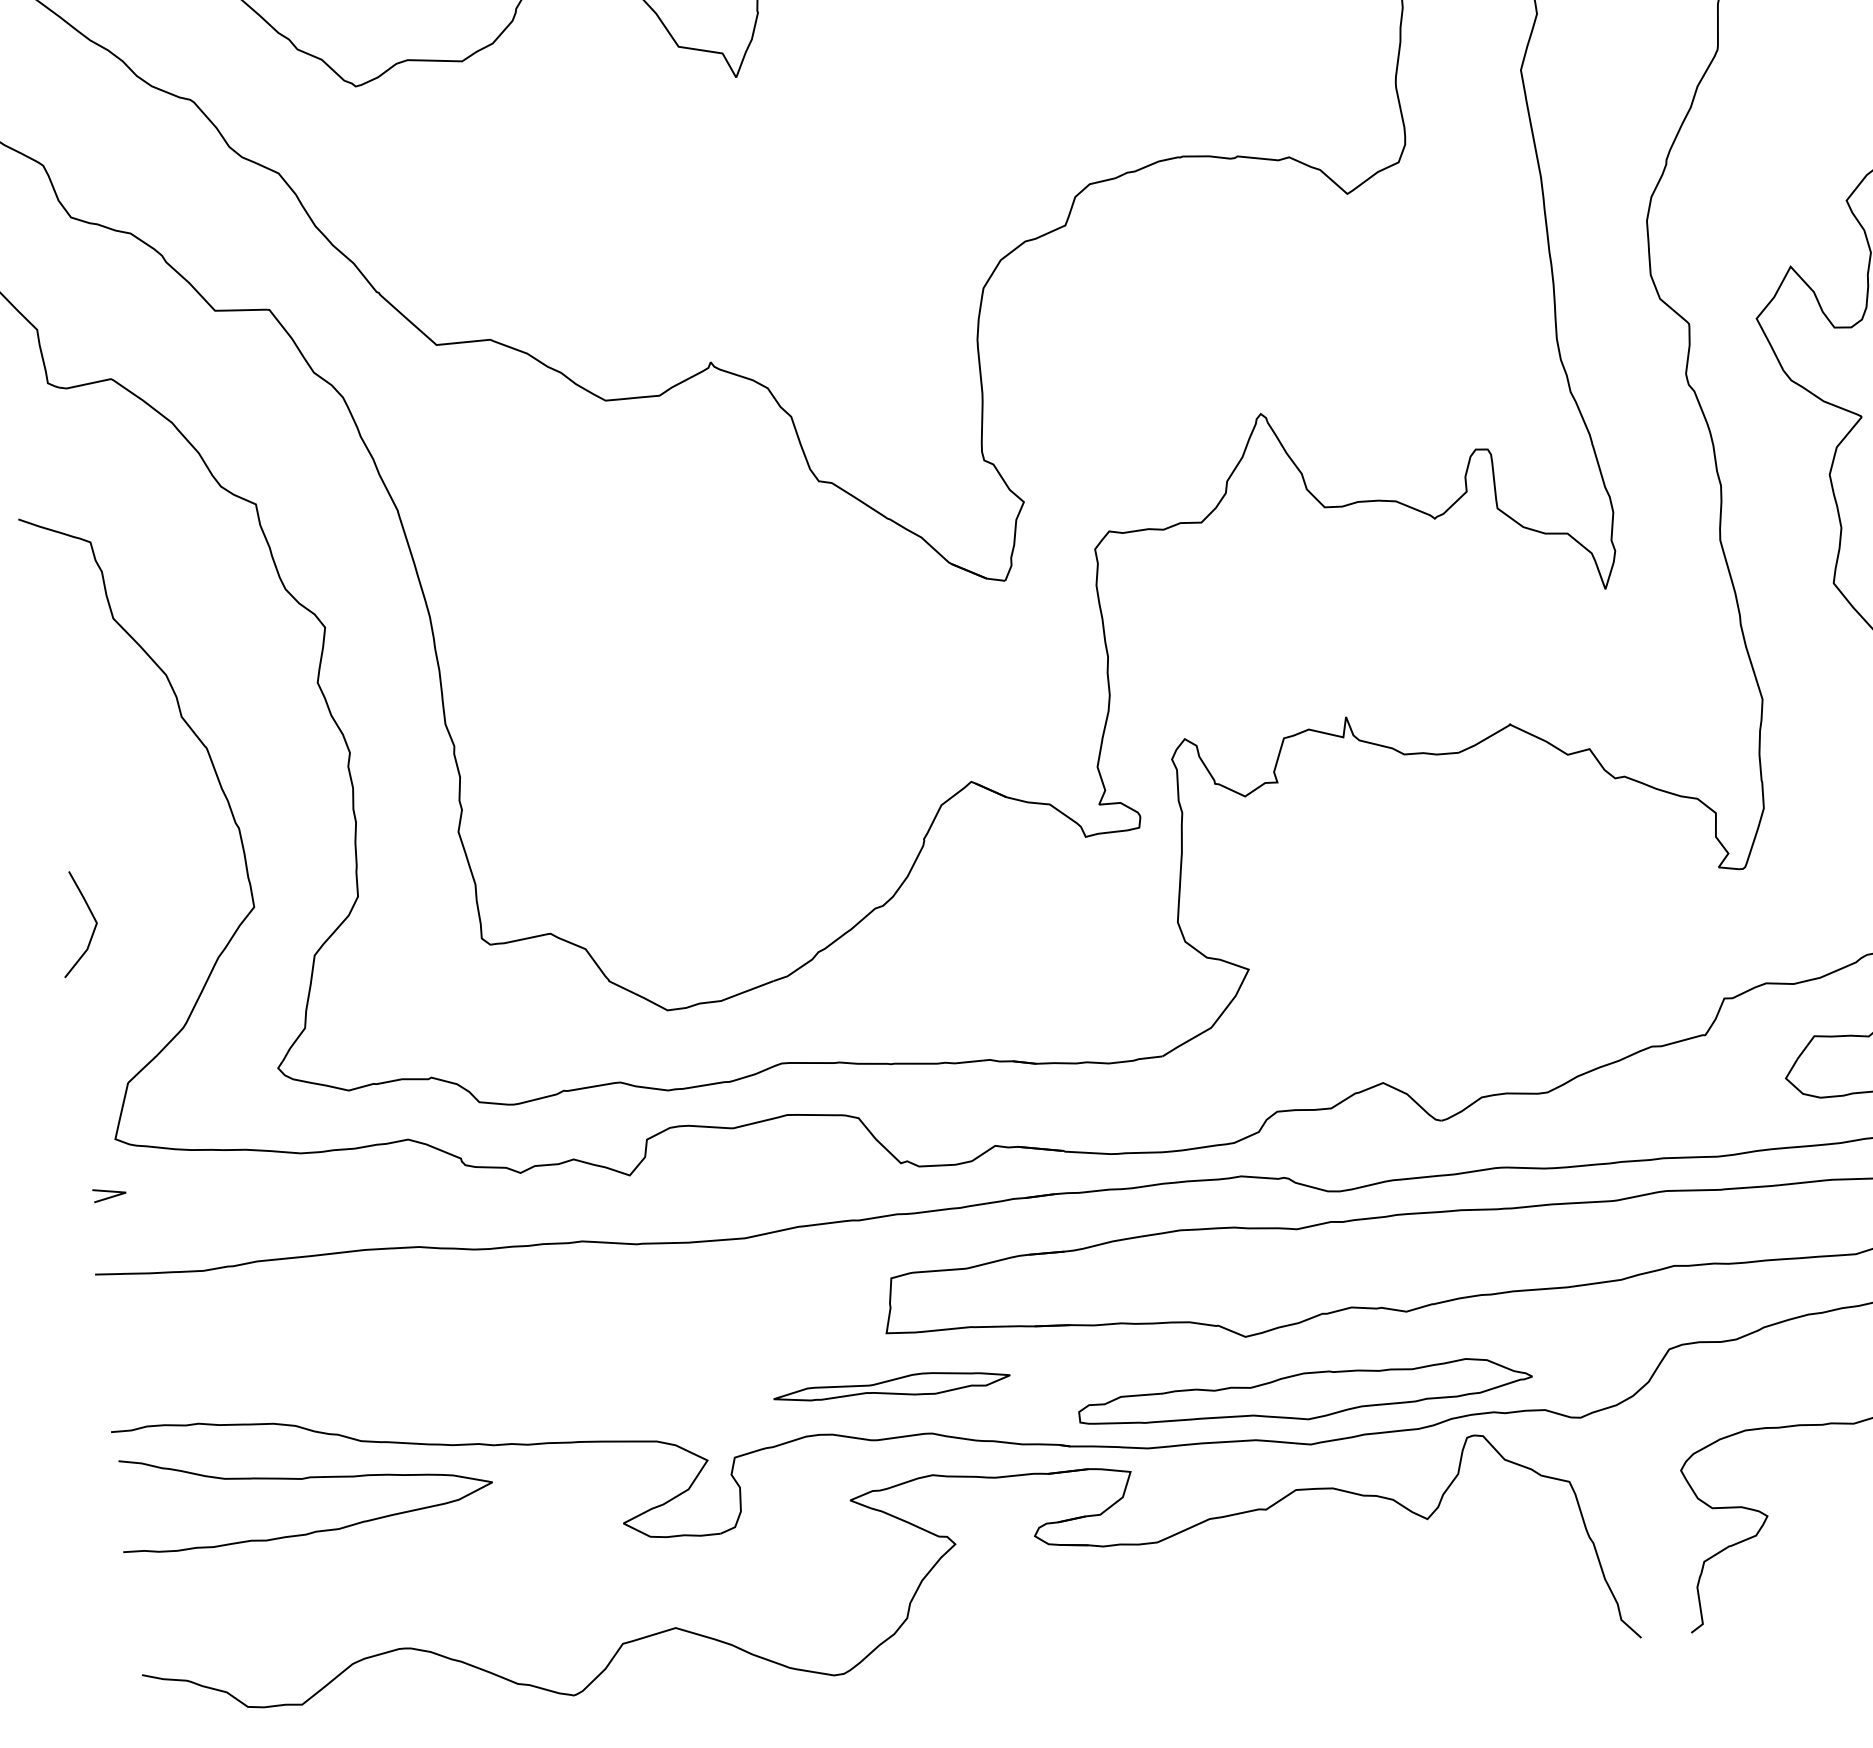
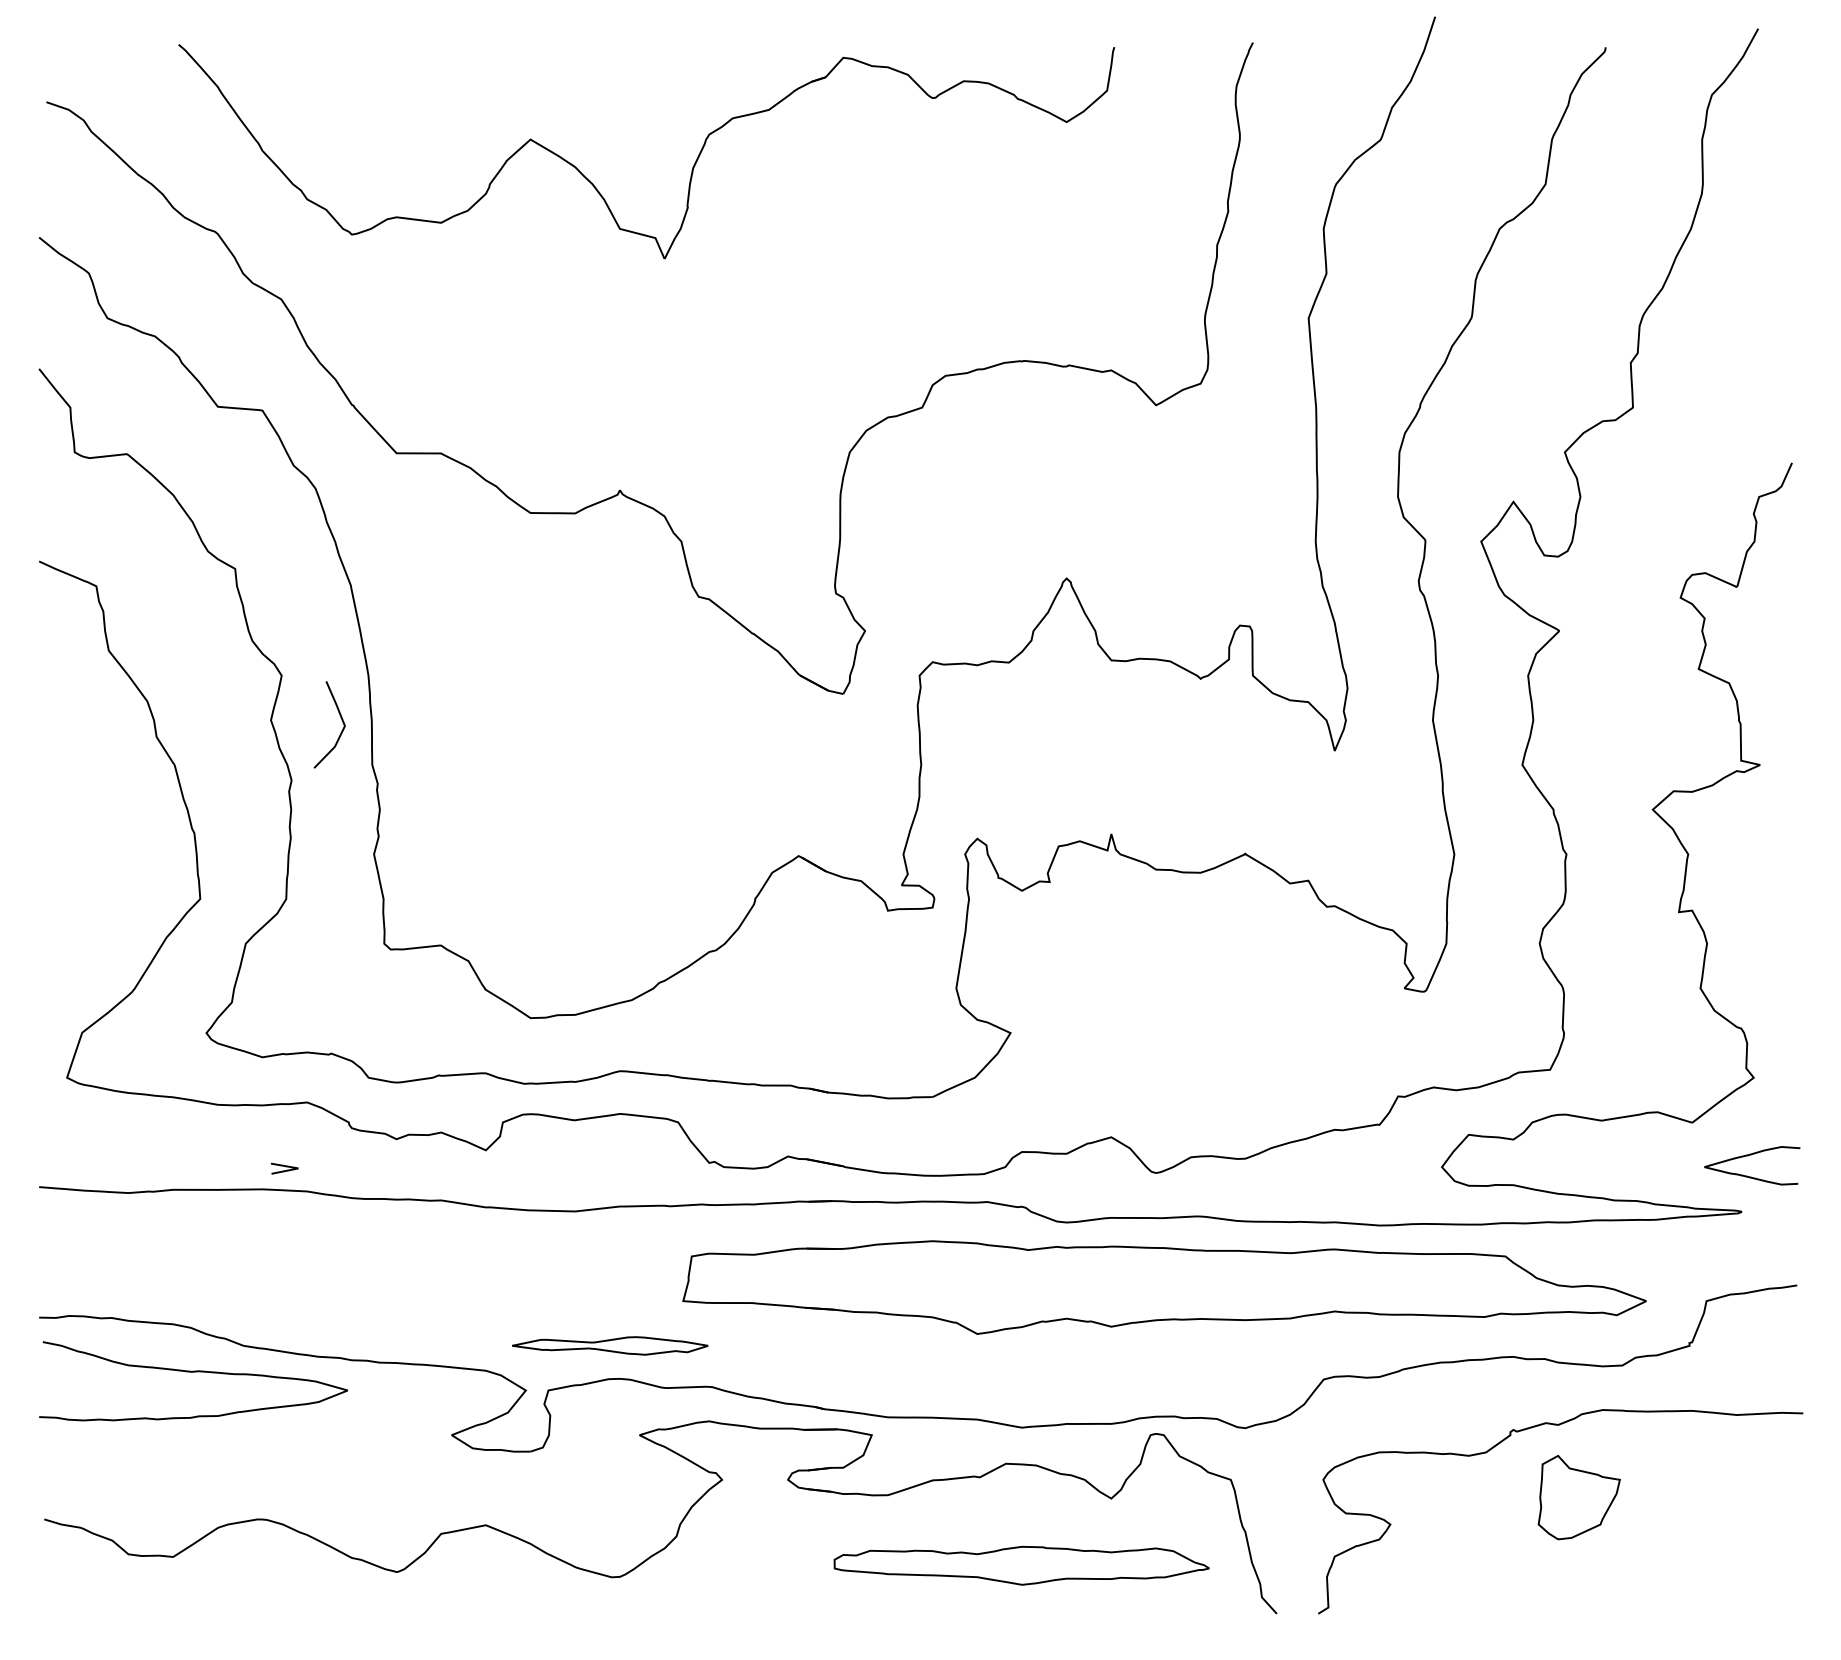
curve: (92, 916) -> (341, 720), moved
line: (110, 1193) -> (285, 1167), moved
part: (892, 1386) -> (610, 1345), moved
part: (1305, 1396) -> (1021, 1565), moved

